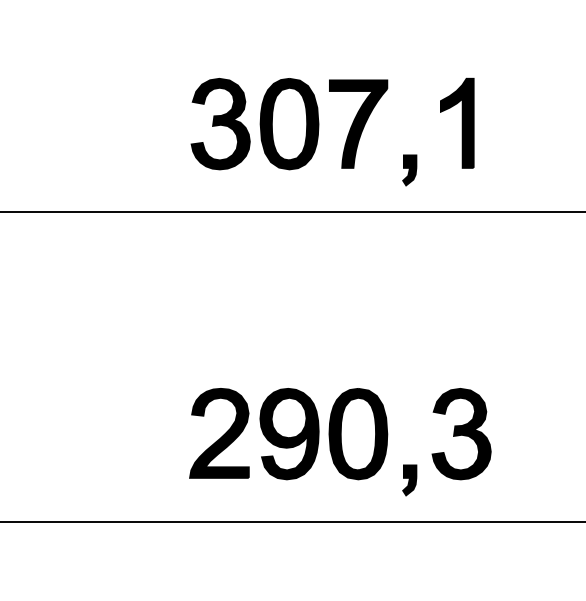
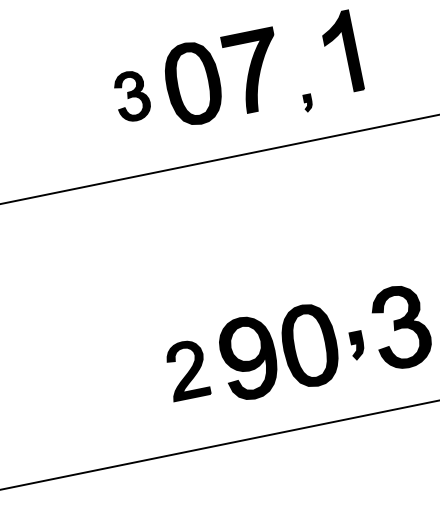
part: (220, 124) -> (132, 96), size x0.6
part: (409, 170) -> (307, 103), size x0.6
part: (219, 433) -> (187, 370), size x0.7
part: (409, 480) -> (357, 345), moved

